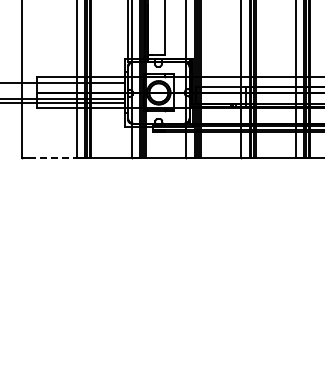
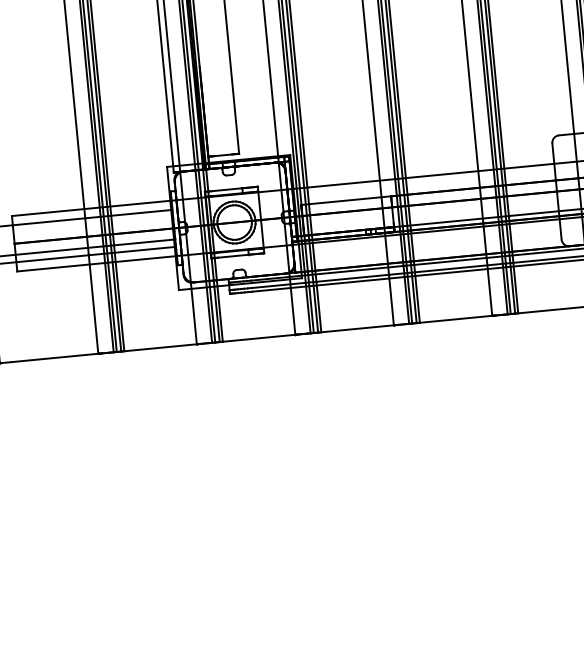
line: (54, 157) -> (58, 356), dashed -> solid

